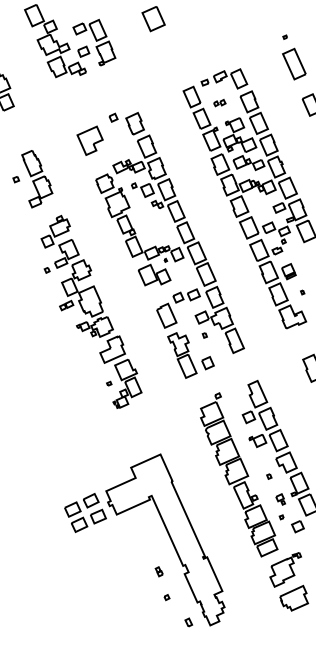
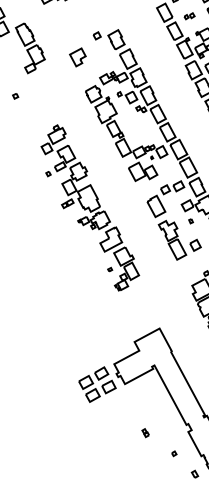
part: (89, 140) -> (77, 57), size x0.7
part: (37, 179) -> (30, 48), moved
part: (158, 571) -> (144, 432), moved

